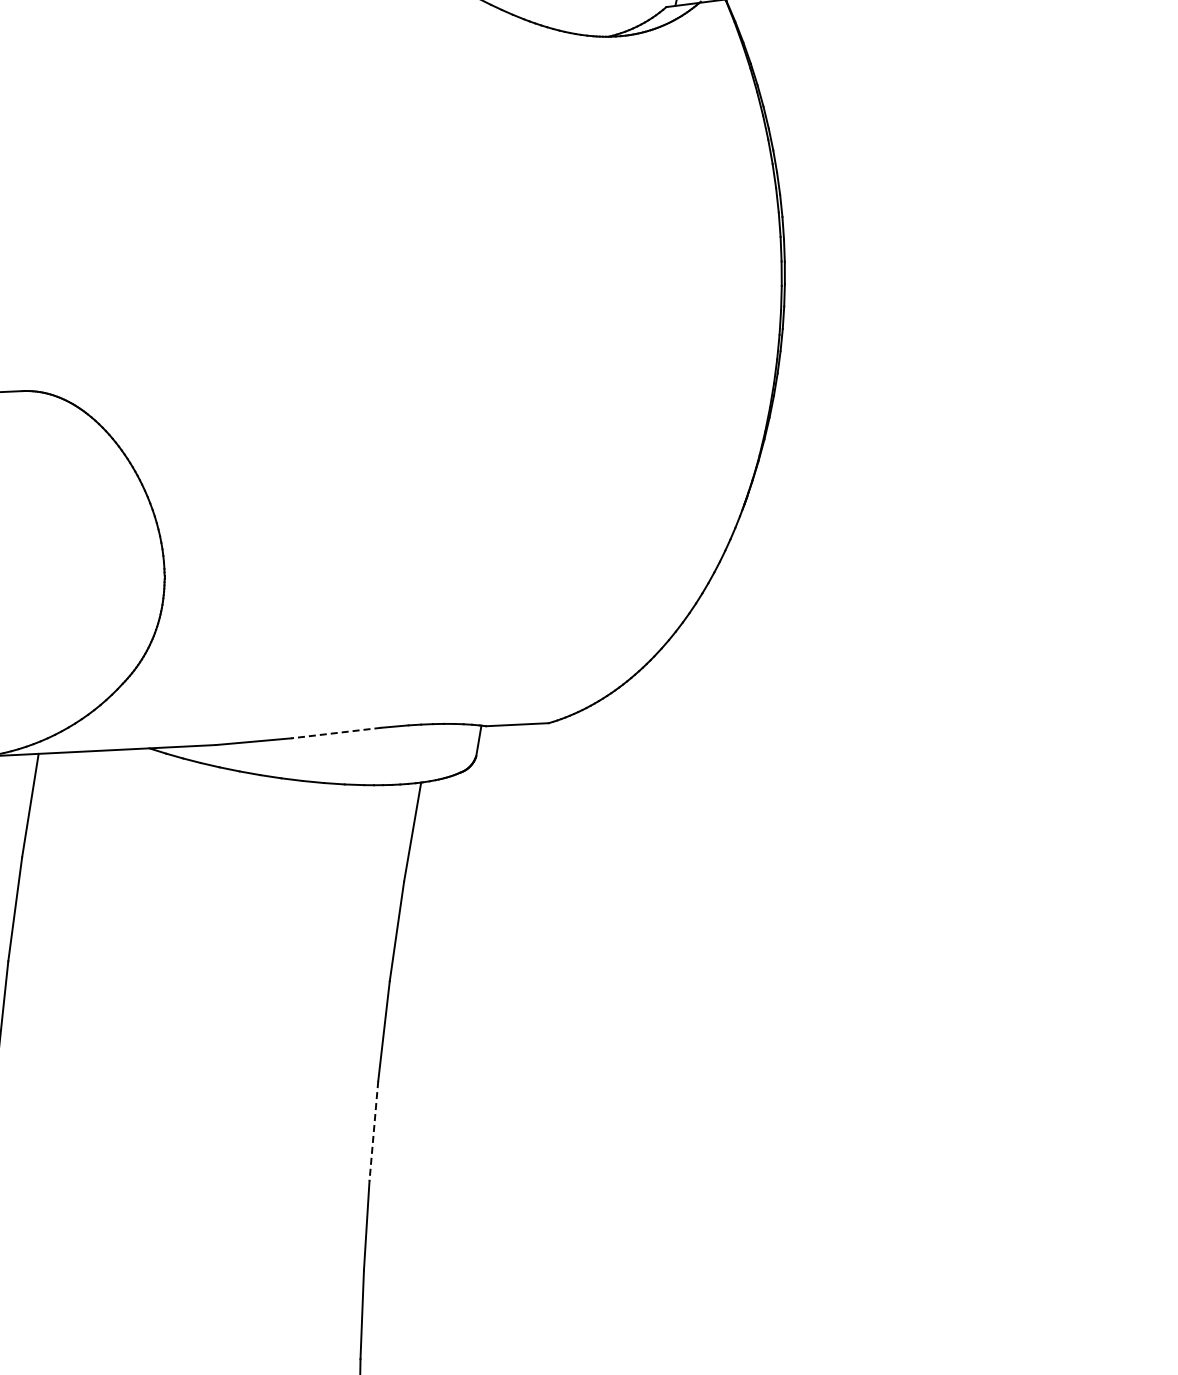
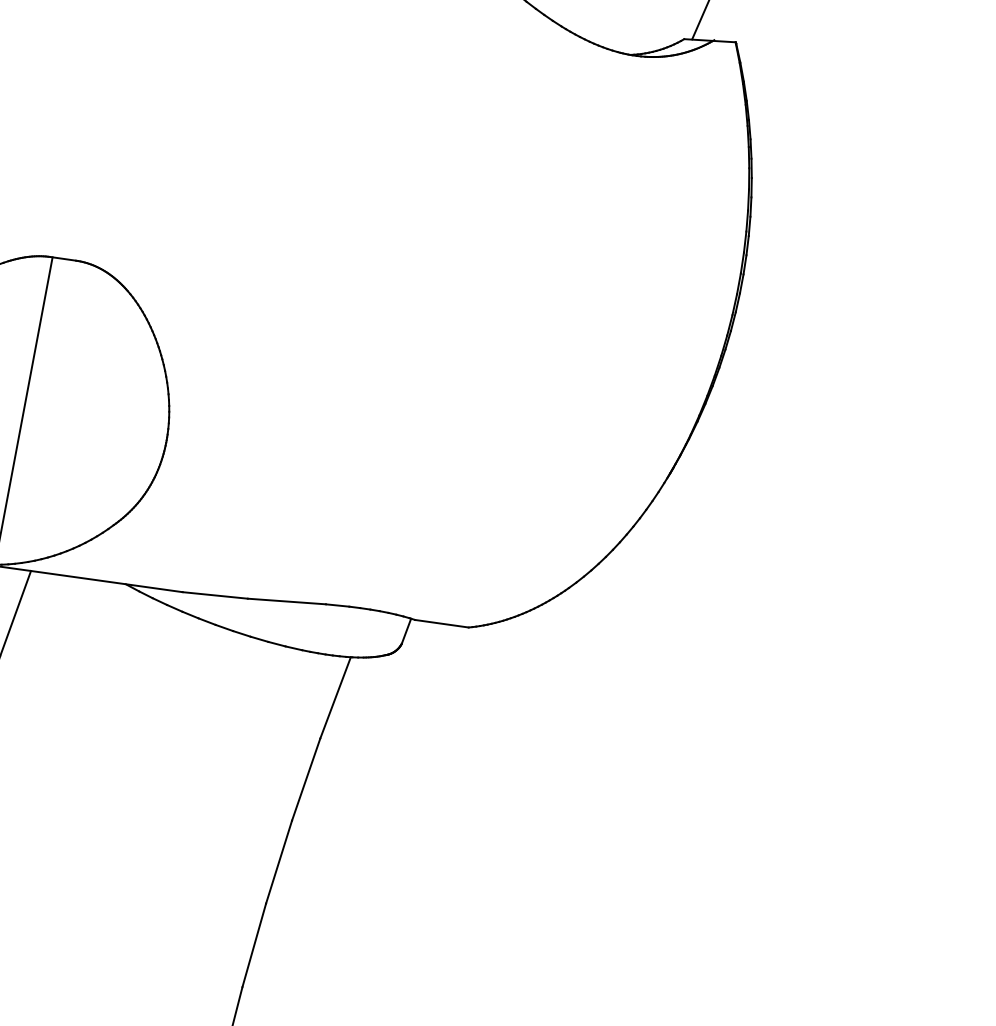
line: (335, 733) -> (286, 601), dashed -> solid
line: (373, 1131) -> (253, 945), dashed -> solid

